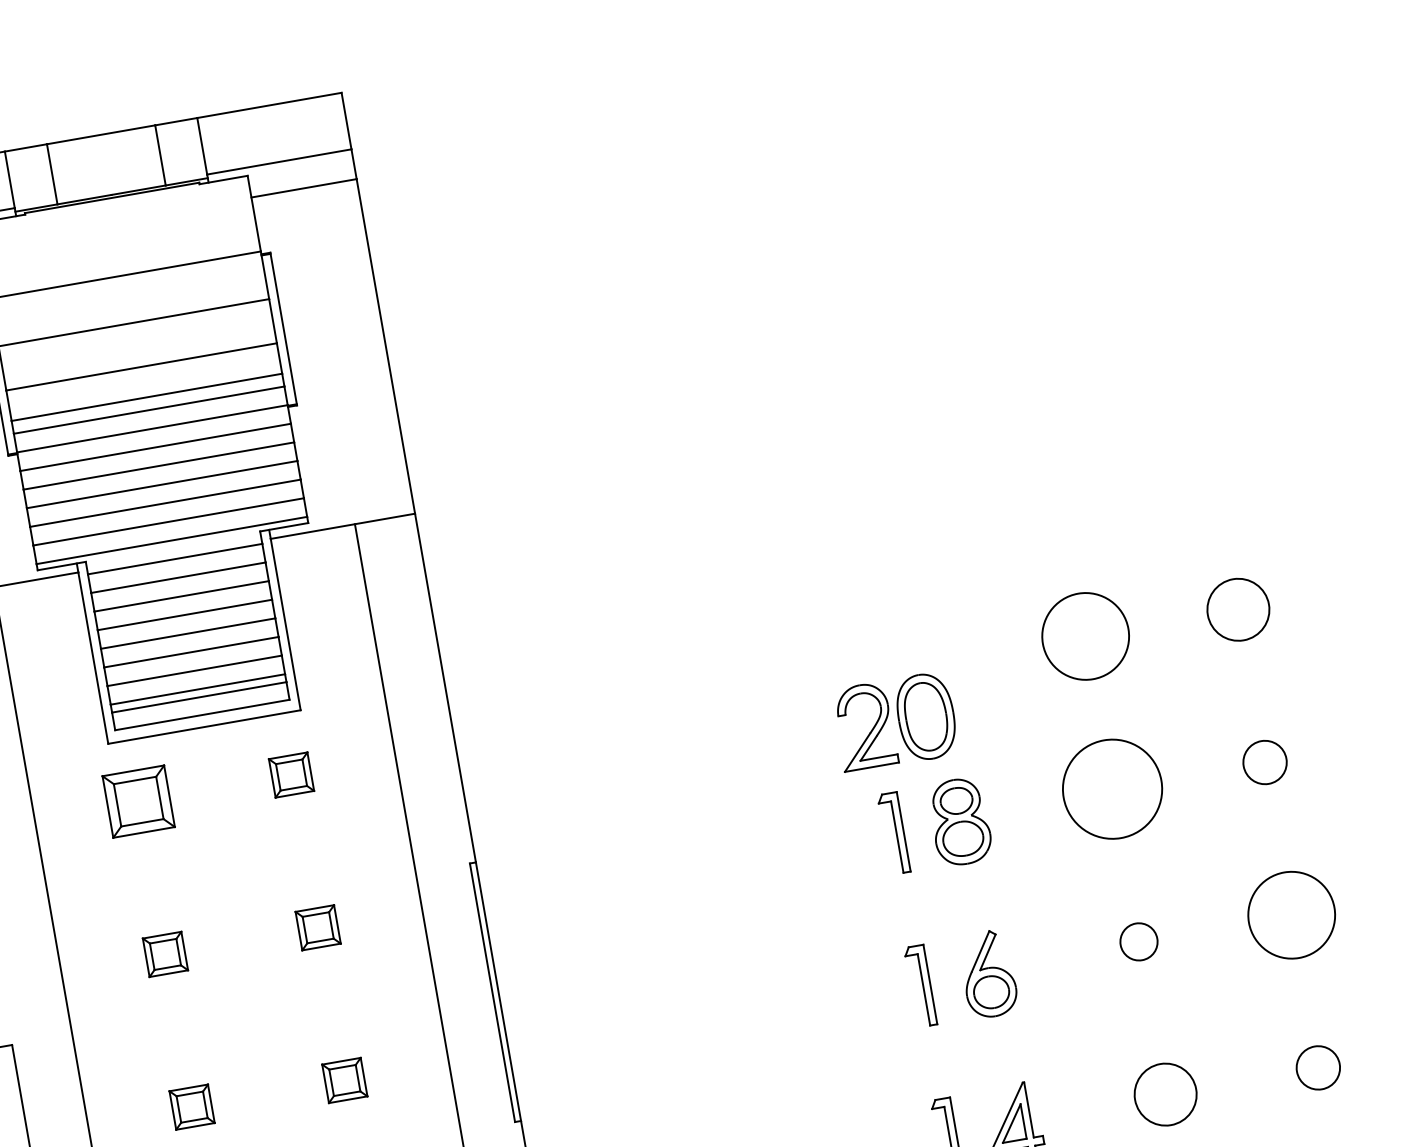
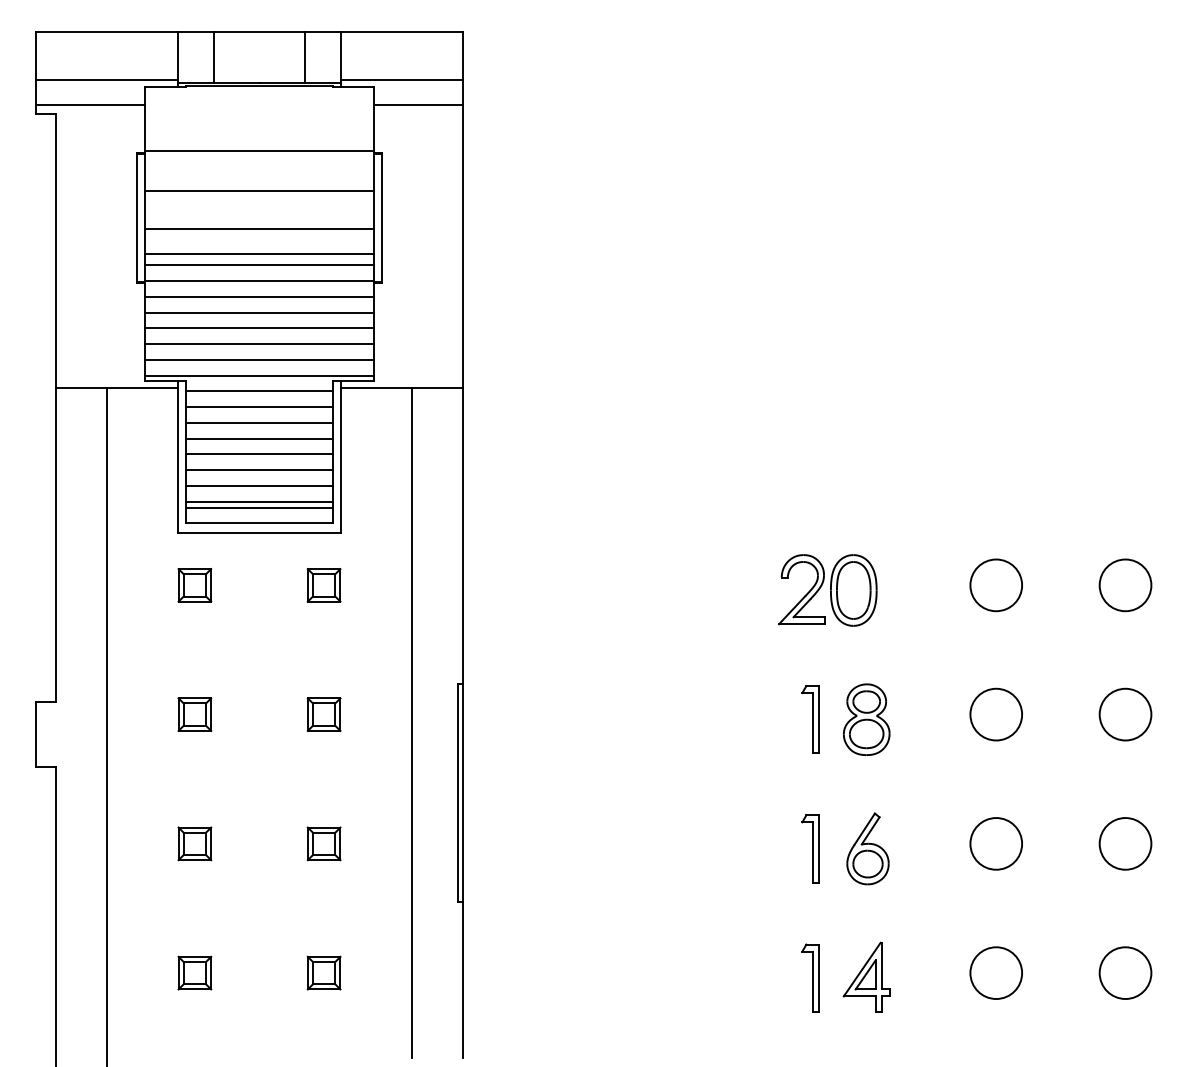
circle: (1085, 636) -> (996, 585), size x0.71
part: (895, 722) -> (827, 590), moved
circle: (1265, 762) -> (1125, 714), size x1.43
circle: (1111, 789) -> (995, 714), size x0.62
part: (138, 801) -> (194, 585), size x0.62
circle: (1291, 914) -> (1125, 843), size x0.71
circle: (1139, 941) -> (996, 843), size x1.67
circle: (1318, 1067) -> (1125, 972), size x1.43

